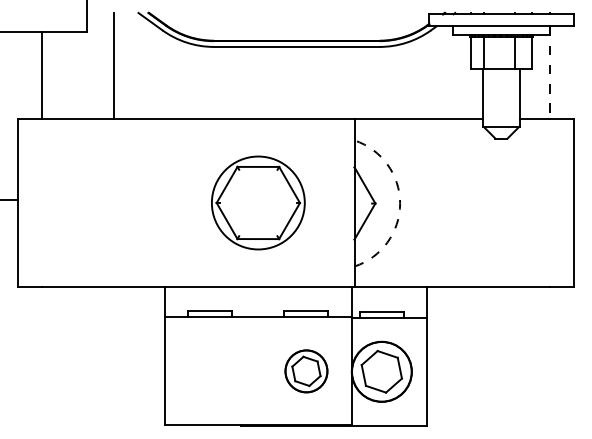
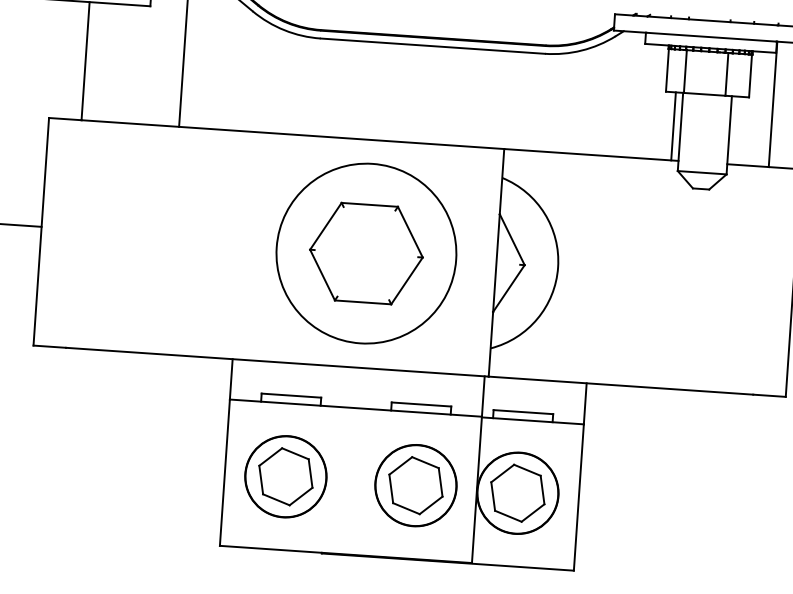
line: (550, 73) -> (773, 105), dashed -> solid
line: (478, 93) -> (674, 125), added
circle: (257, 202) -> (365, 252), size x1.43
arc: (400, 203) -> (558, 267), dashed -> solid
part: (210, 371) -> (286, 477), added
part: (306, 371) -> (416, 485), size x1.43

